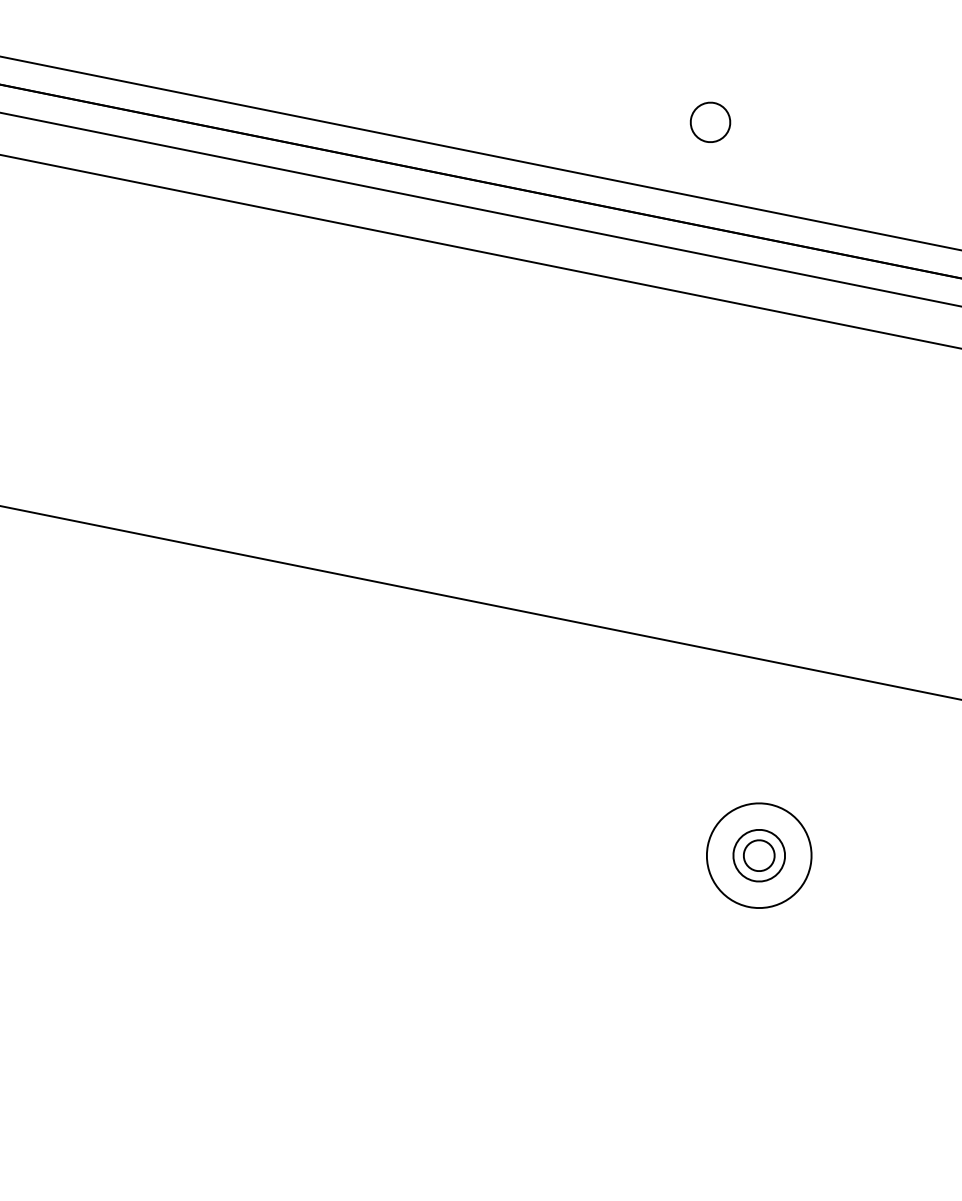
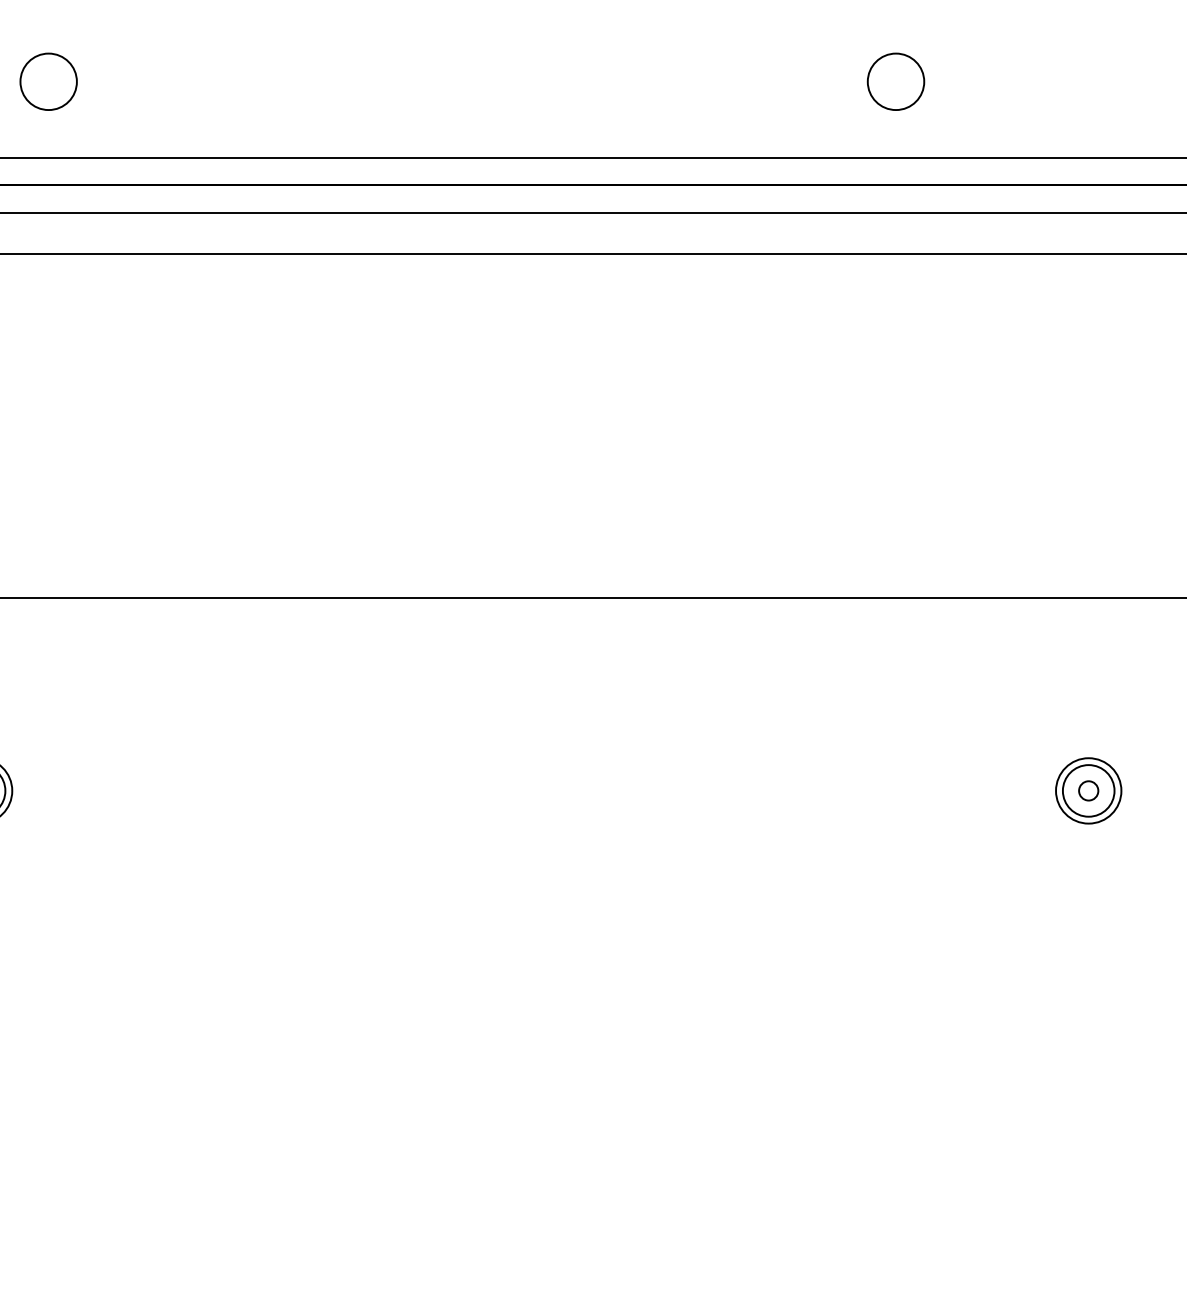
circle: (710, 122) -> (895, 81), size x1.43
circle: (759, 855) -> (1088, 790), size x0.62
circle: (759, 855) -> (1088, 790), size x0.62

